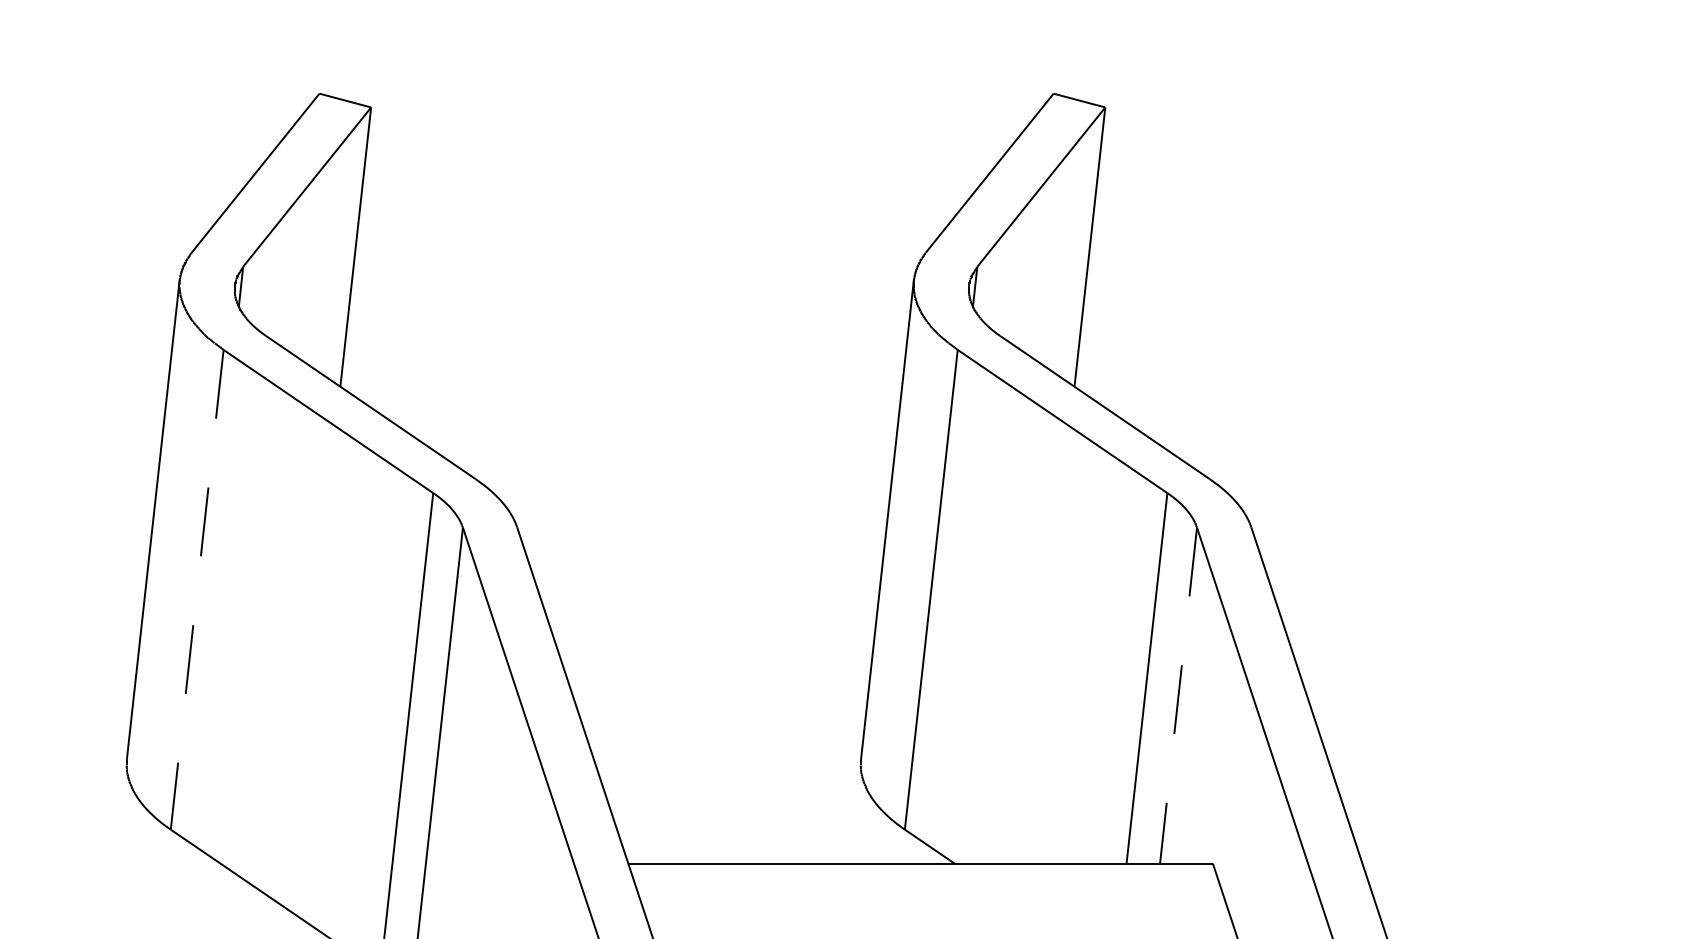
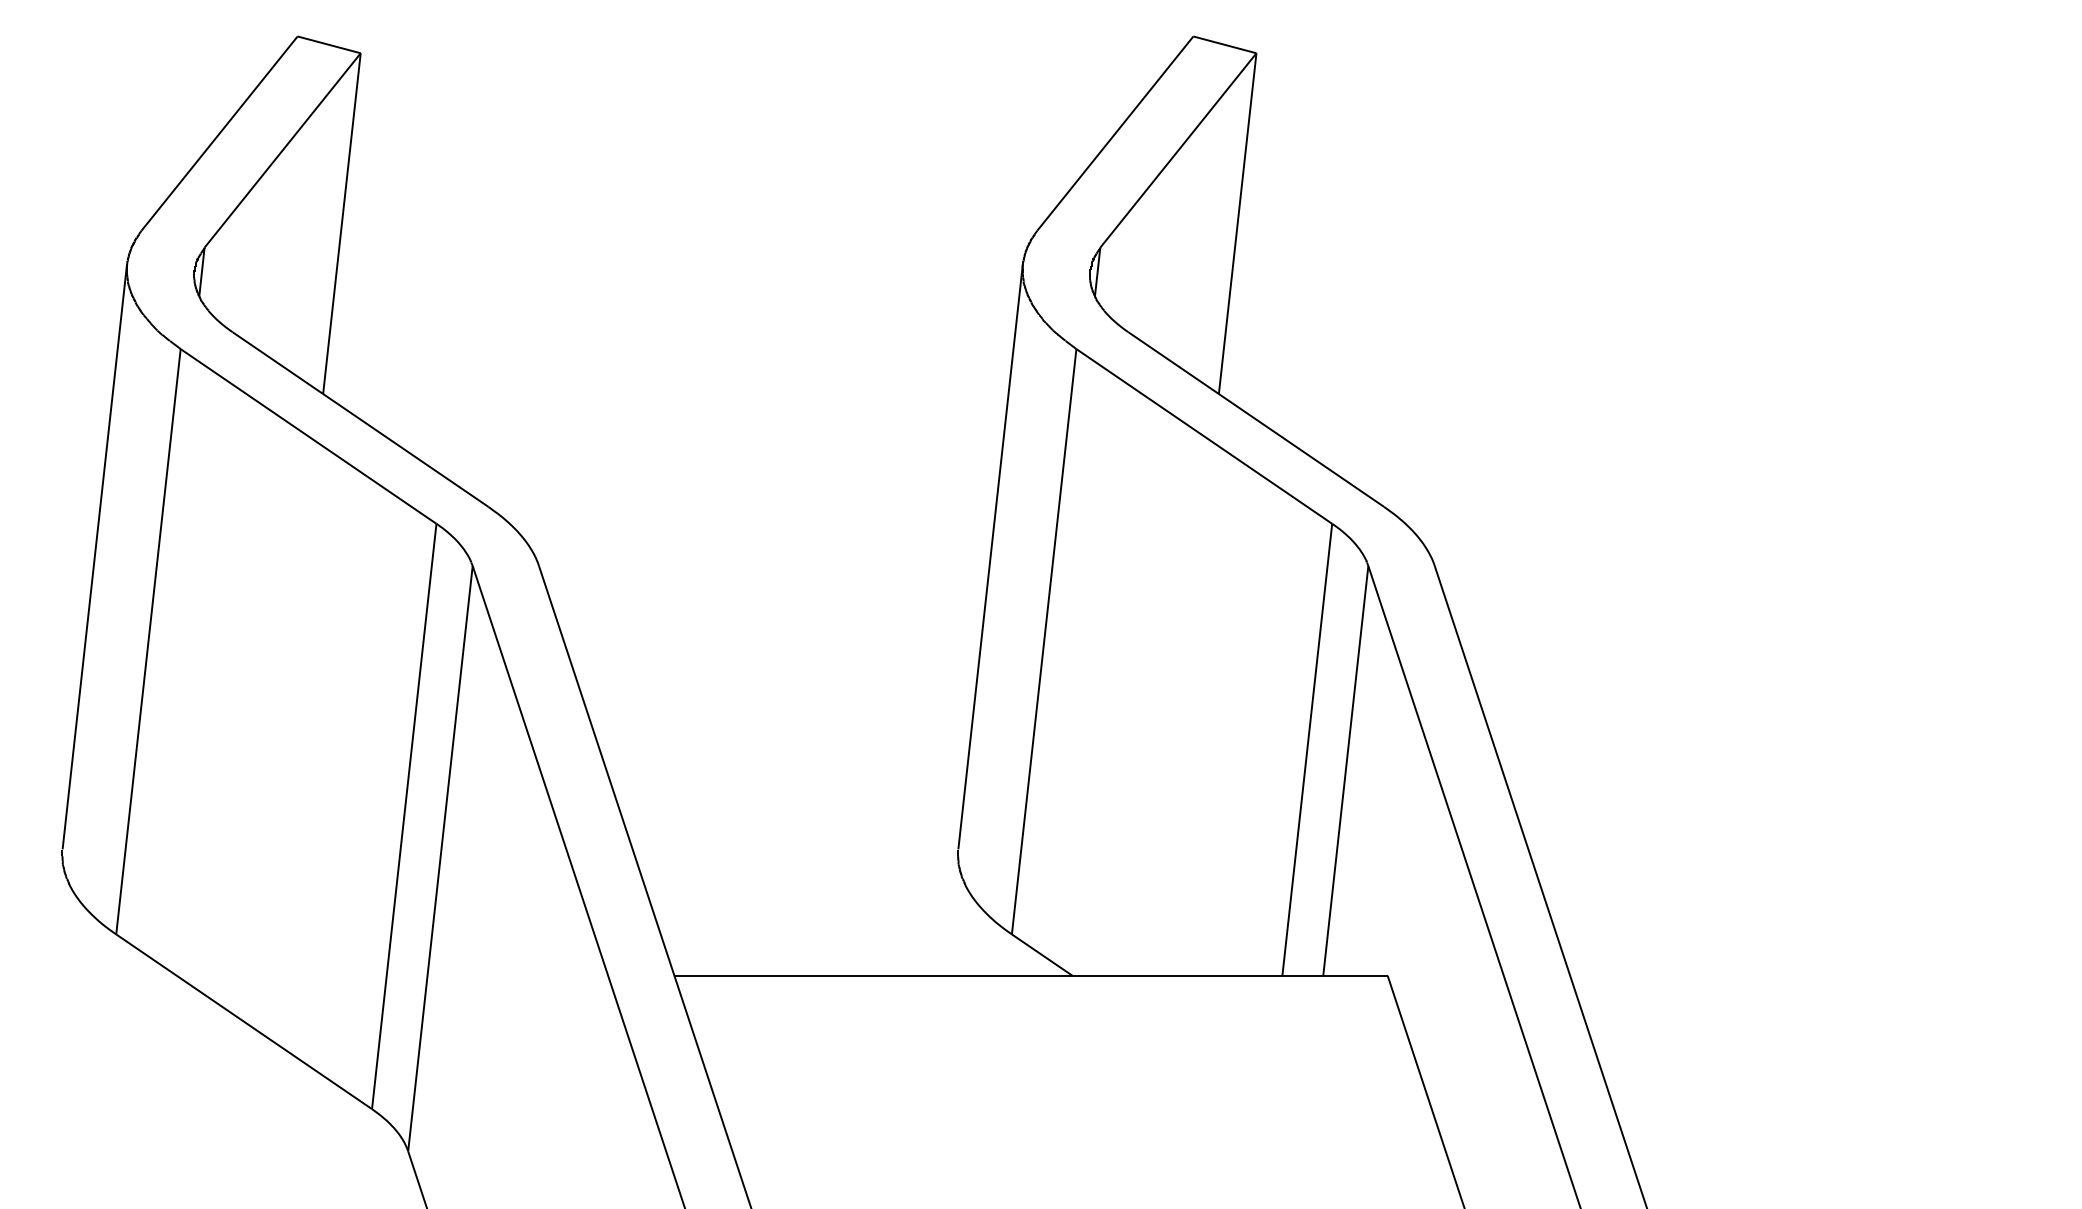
line: (197, 590) -> (148, 642), dashed -> solid
line: (1178, 696) -> (1345, 771), dashed -> solid

